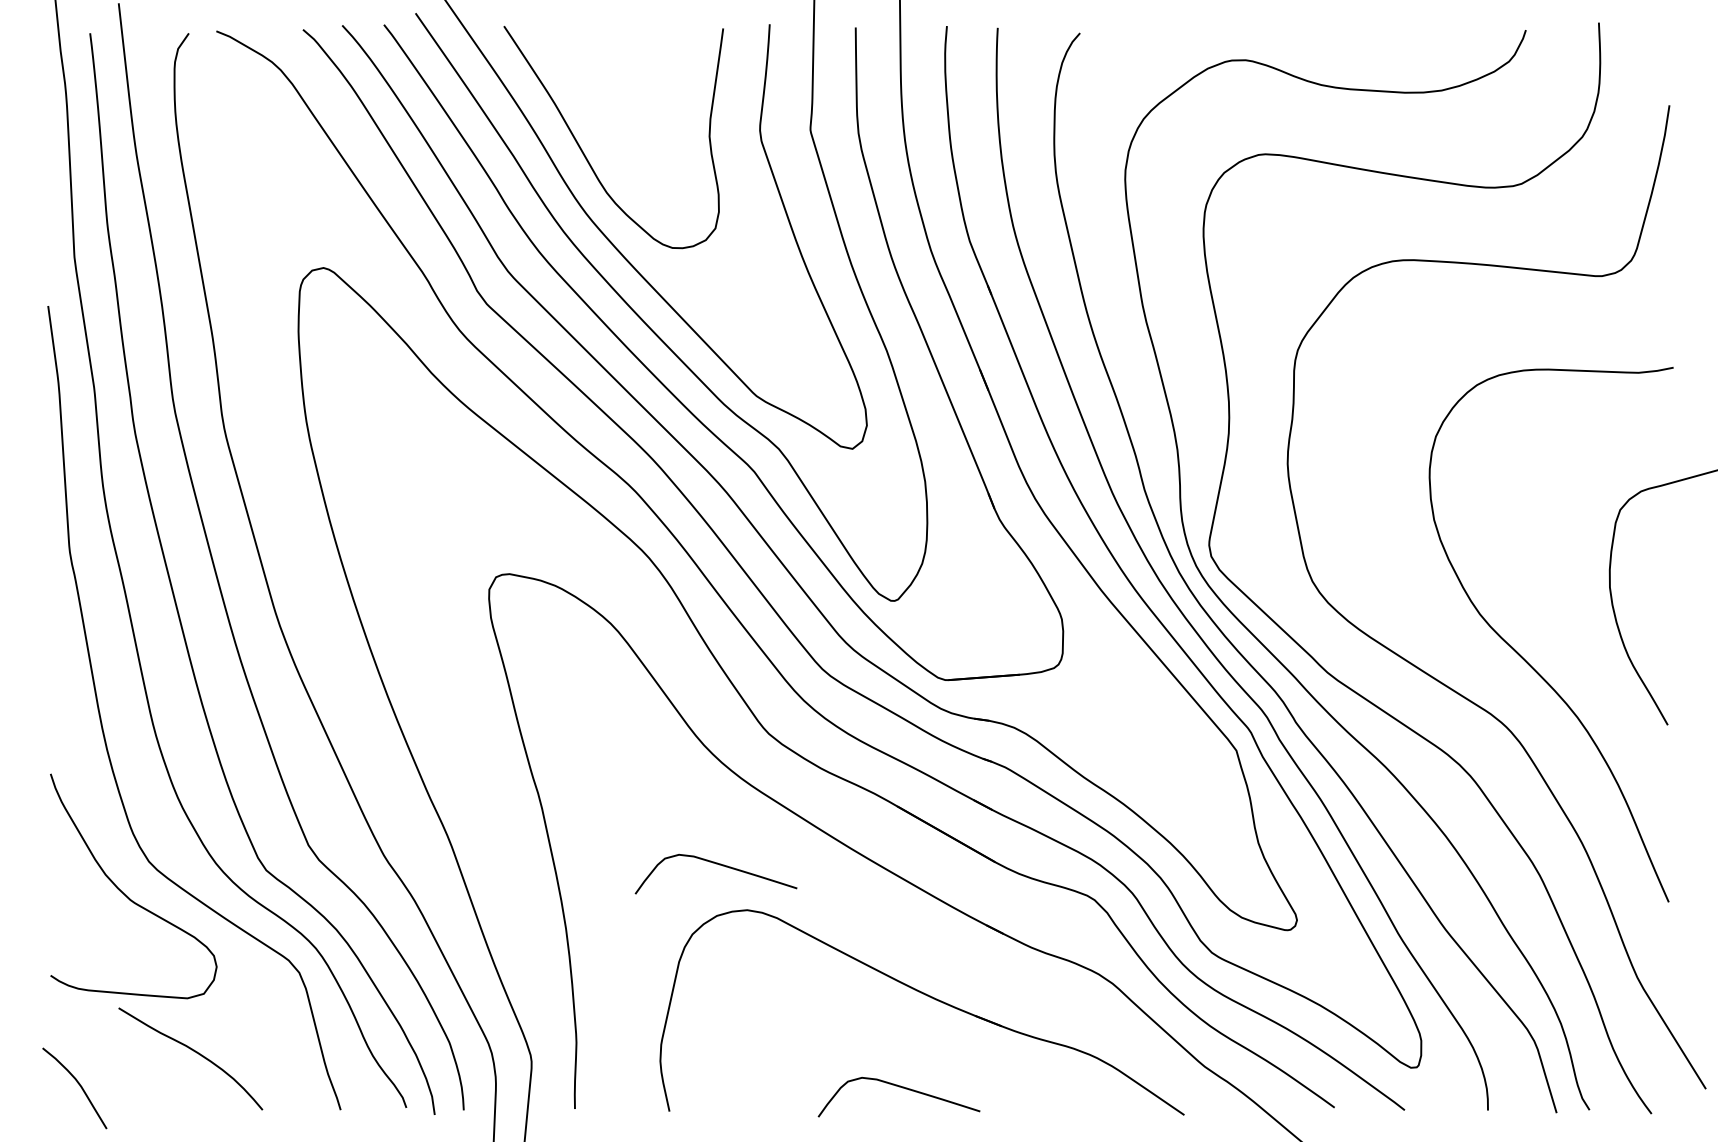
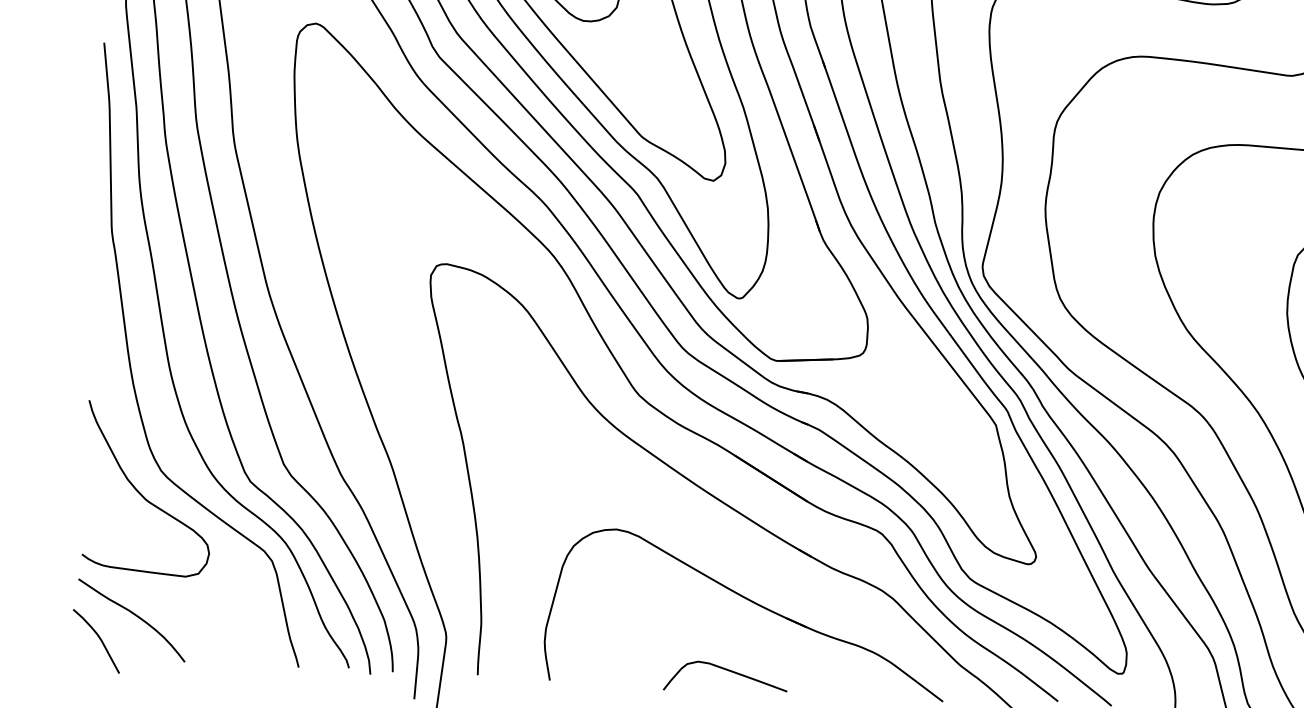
curve: (719, 865) -> (596, 494), removed
curve: (193, 1051) -> (134, 614), moved

